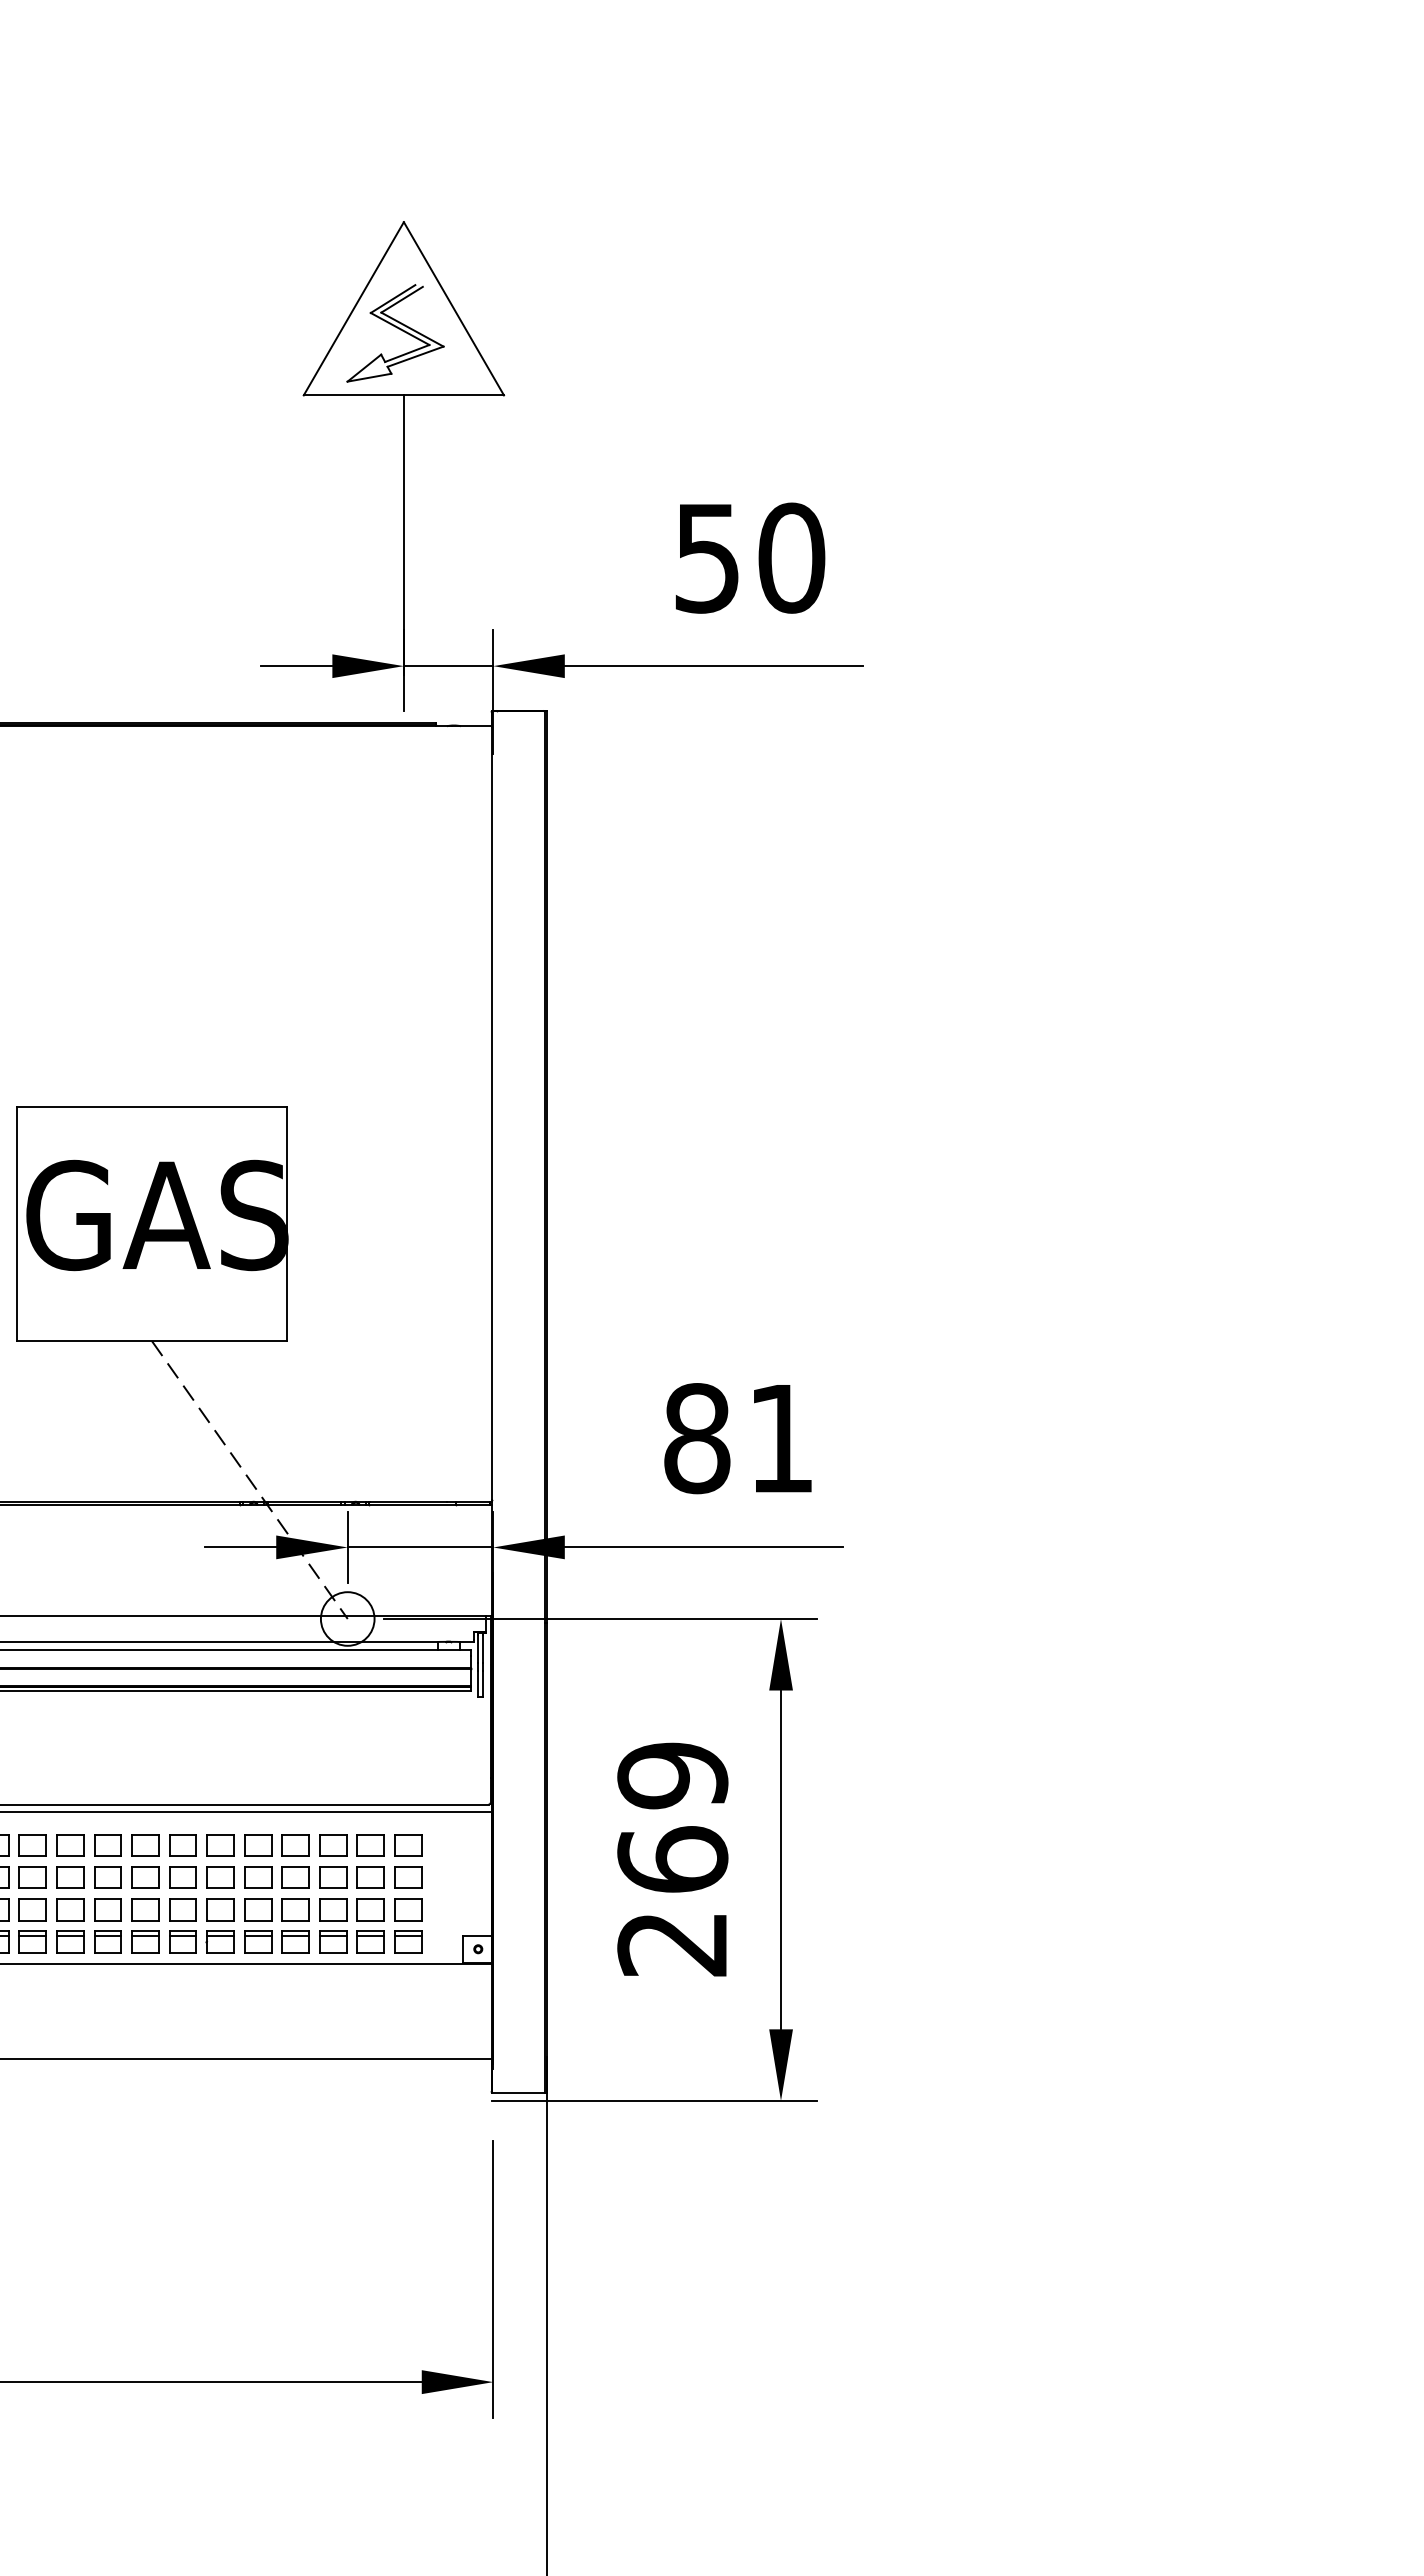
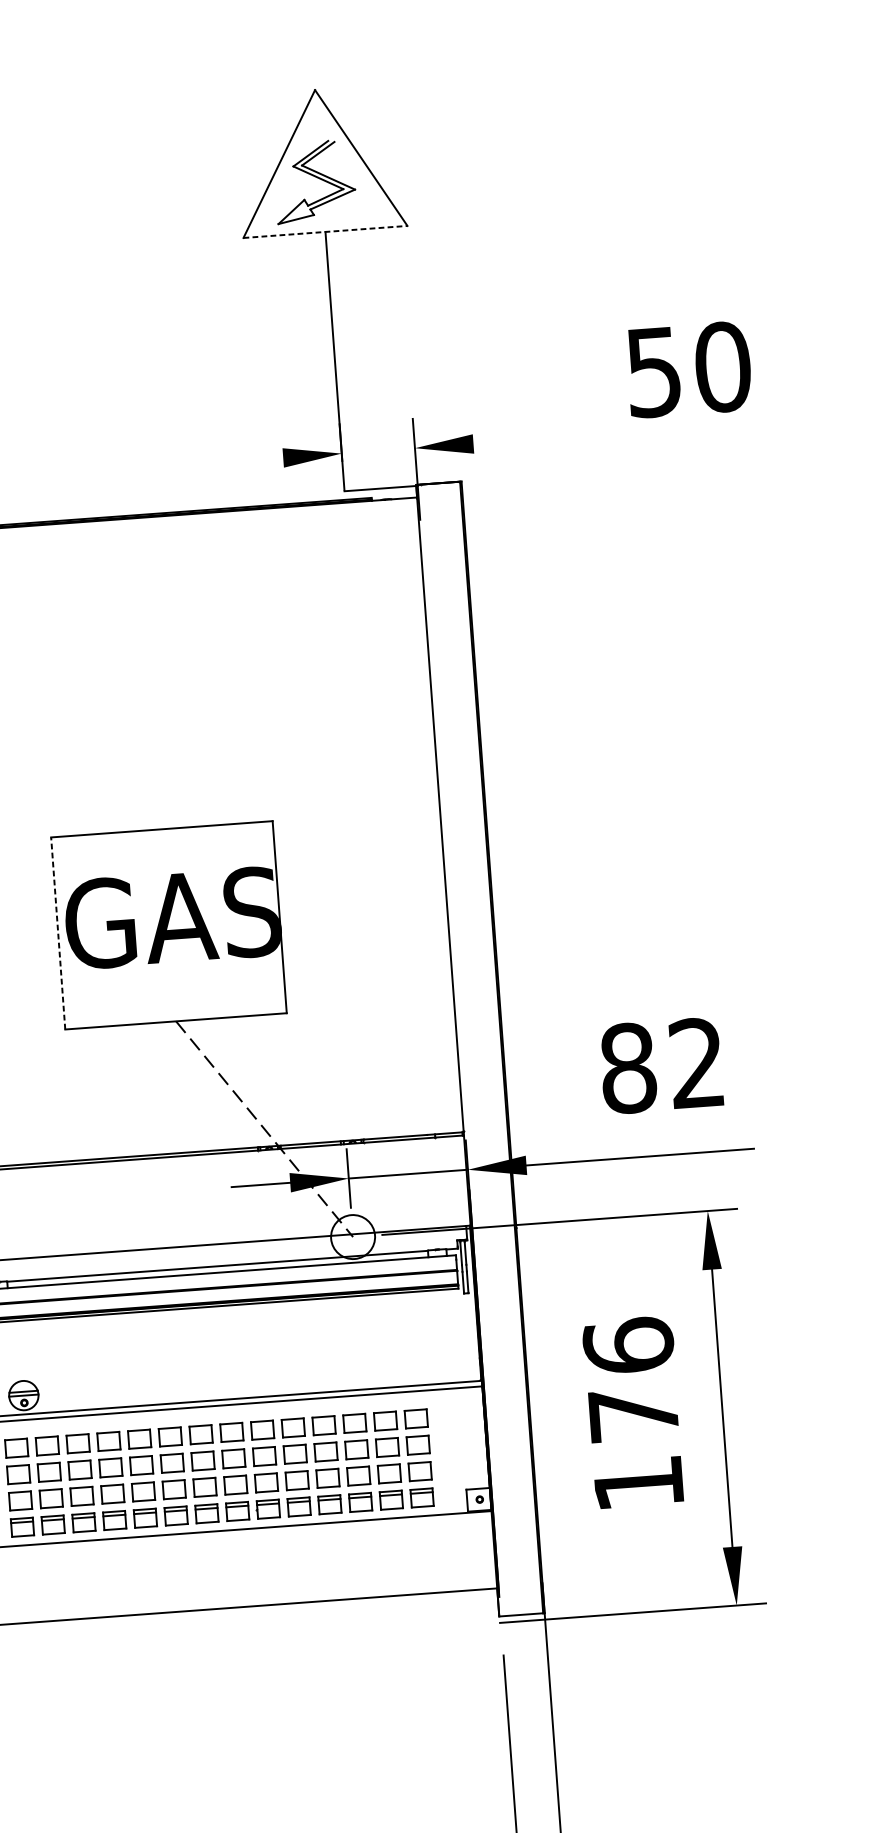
line: (404, 395) -> (325, 231), solid -> dashed
text: (750, 557) -> (689, 369), moved
line: (296, 666) -> (253, 460), removed
line: (448, 666) -> (381, 488), moved
line: (713, 666) -> (595, 435), removed
line: (16, 1223) -> (58, 933), solid -> dashed
text: (780, 1437) -> (696, 1062), 81 -> 82
text: (672, 1858) -> (633, 1413), 269 -> 176

